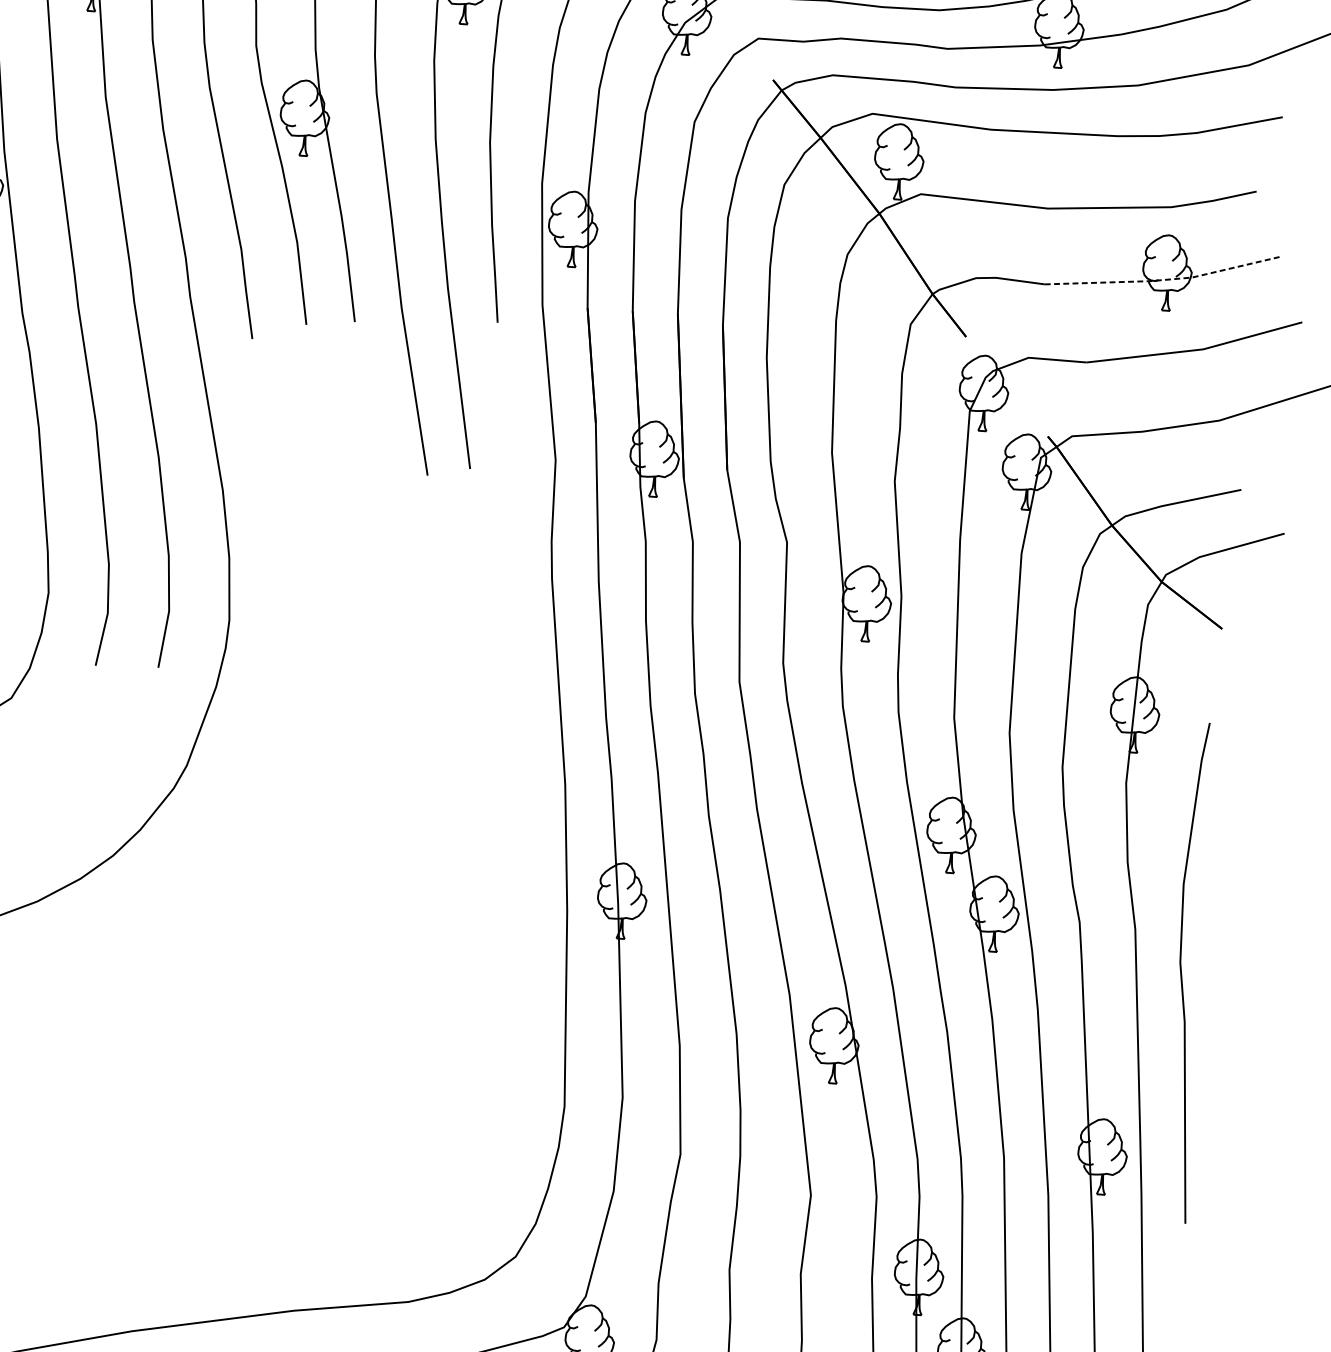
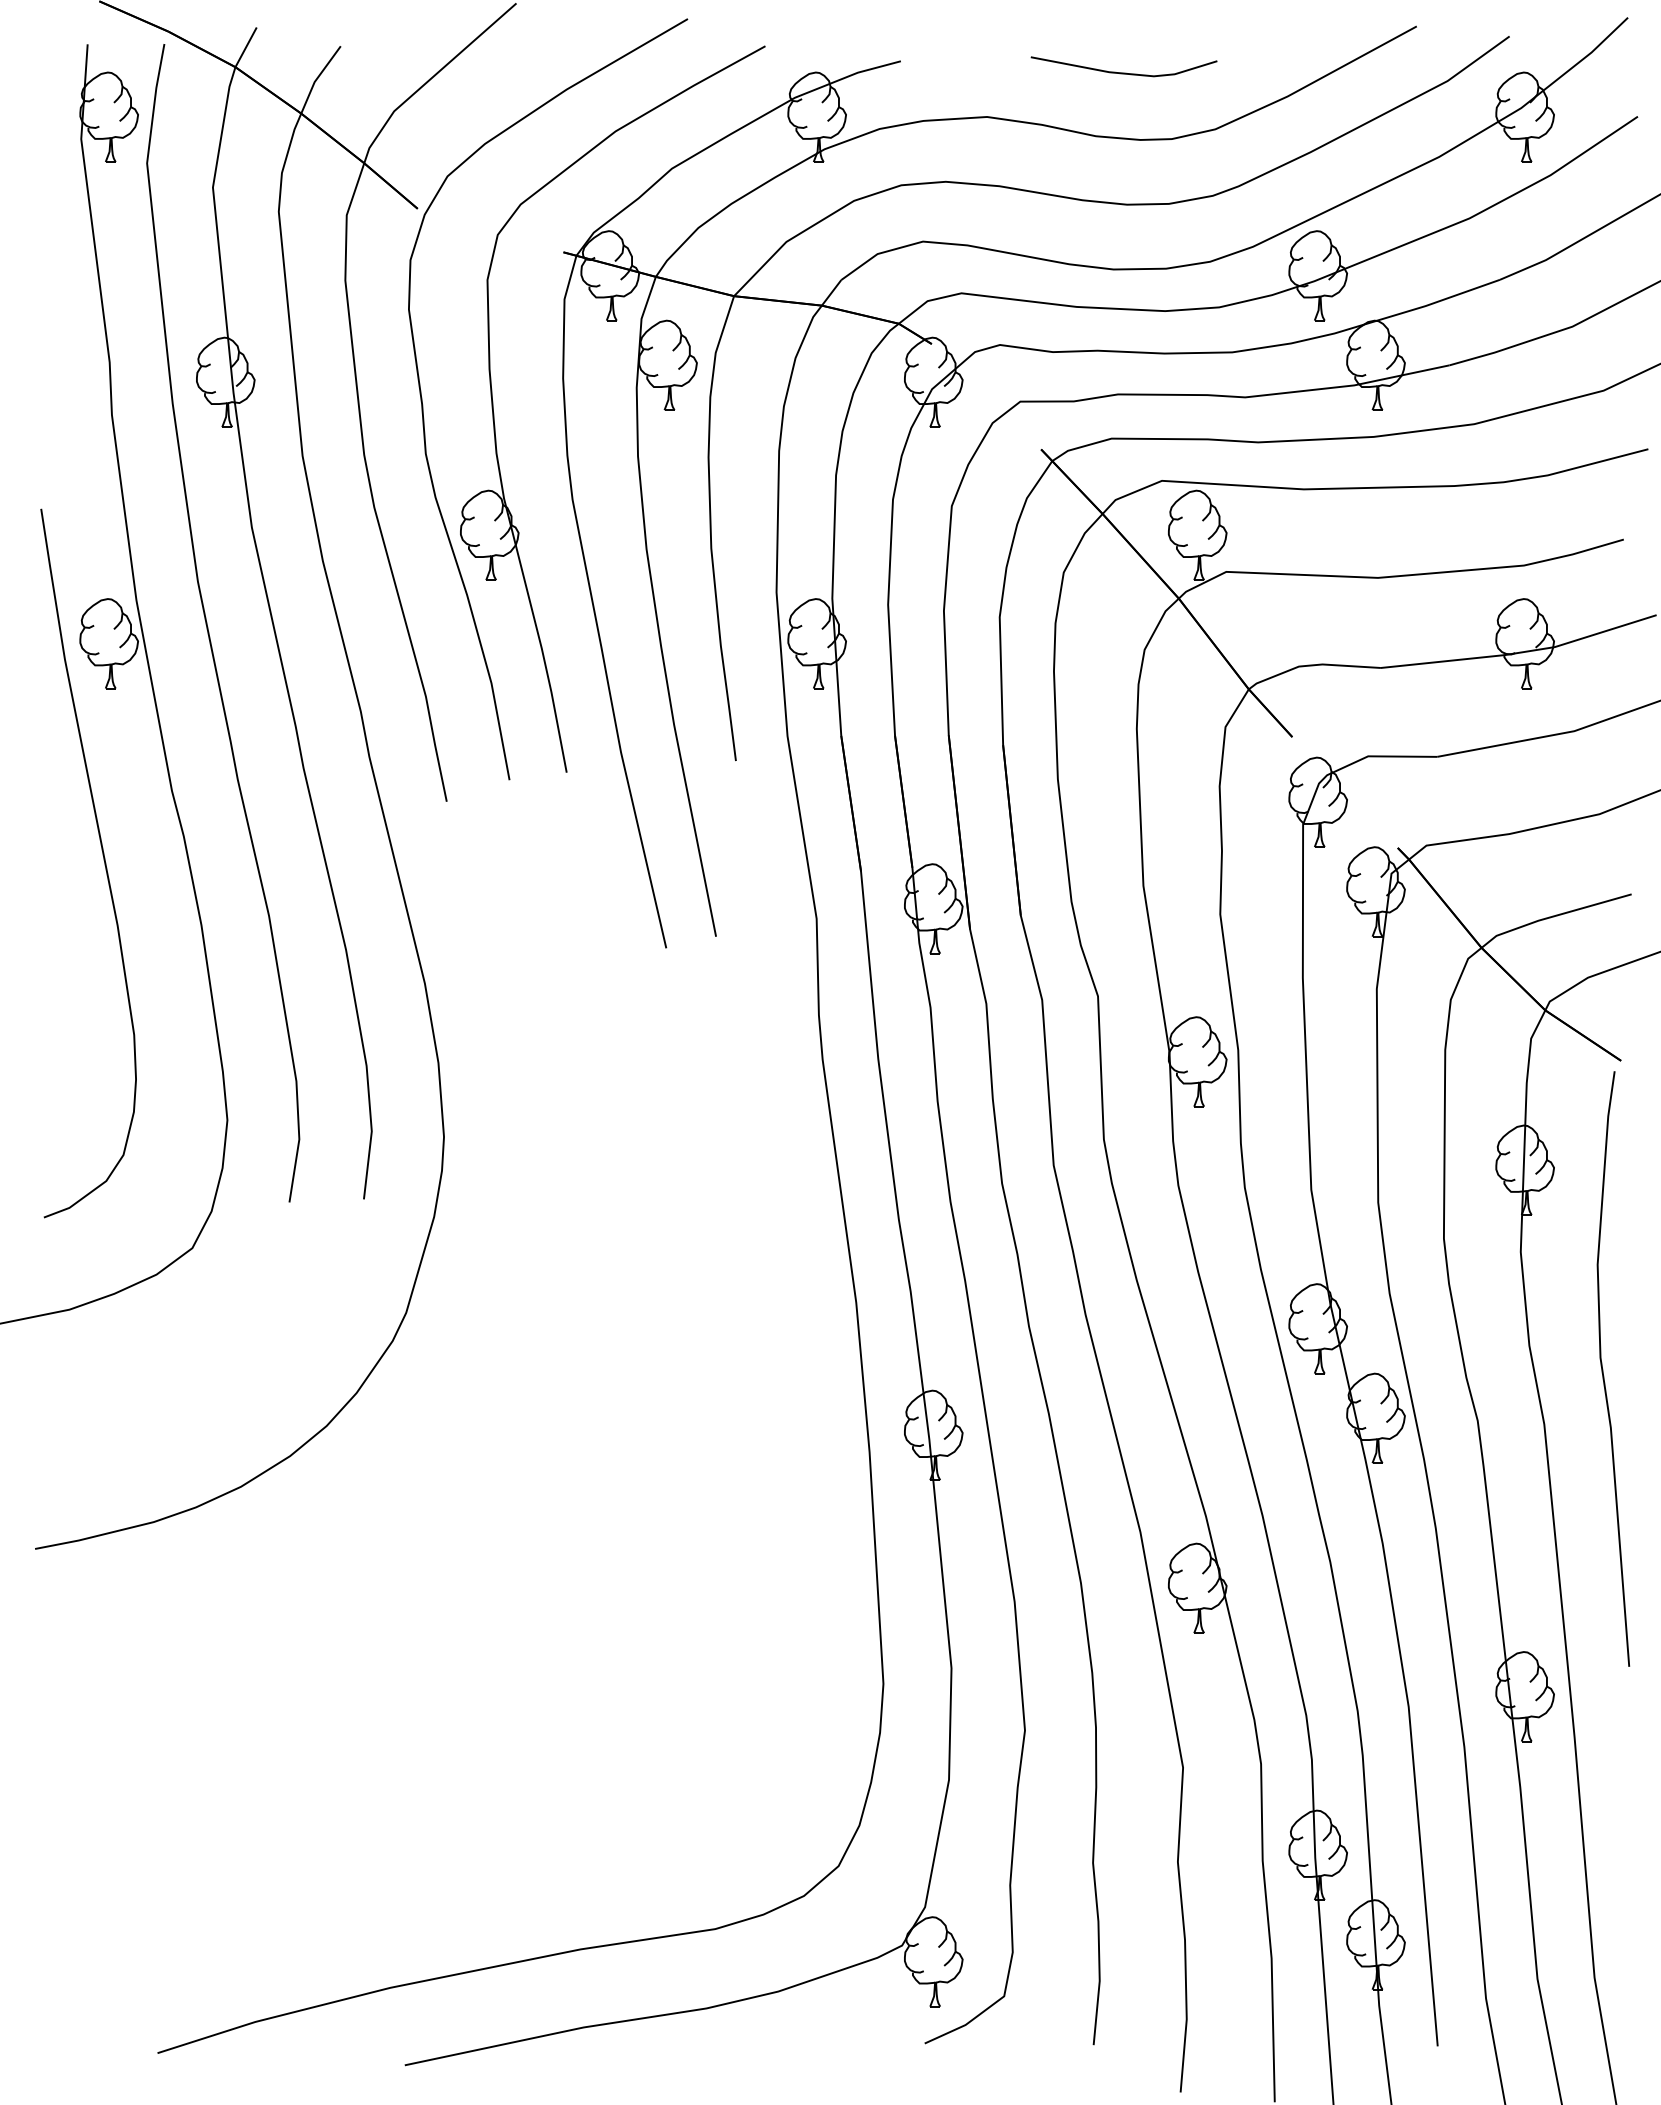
line: (1163, 280) -> (1521, 652), dashed -> solid
curve: (1182, 972) -> (1603, 1369), moved

